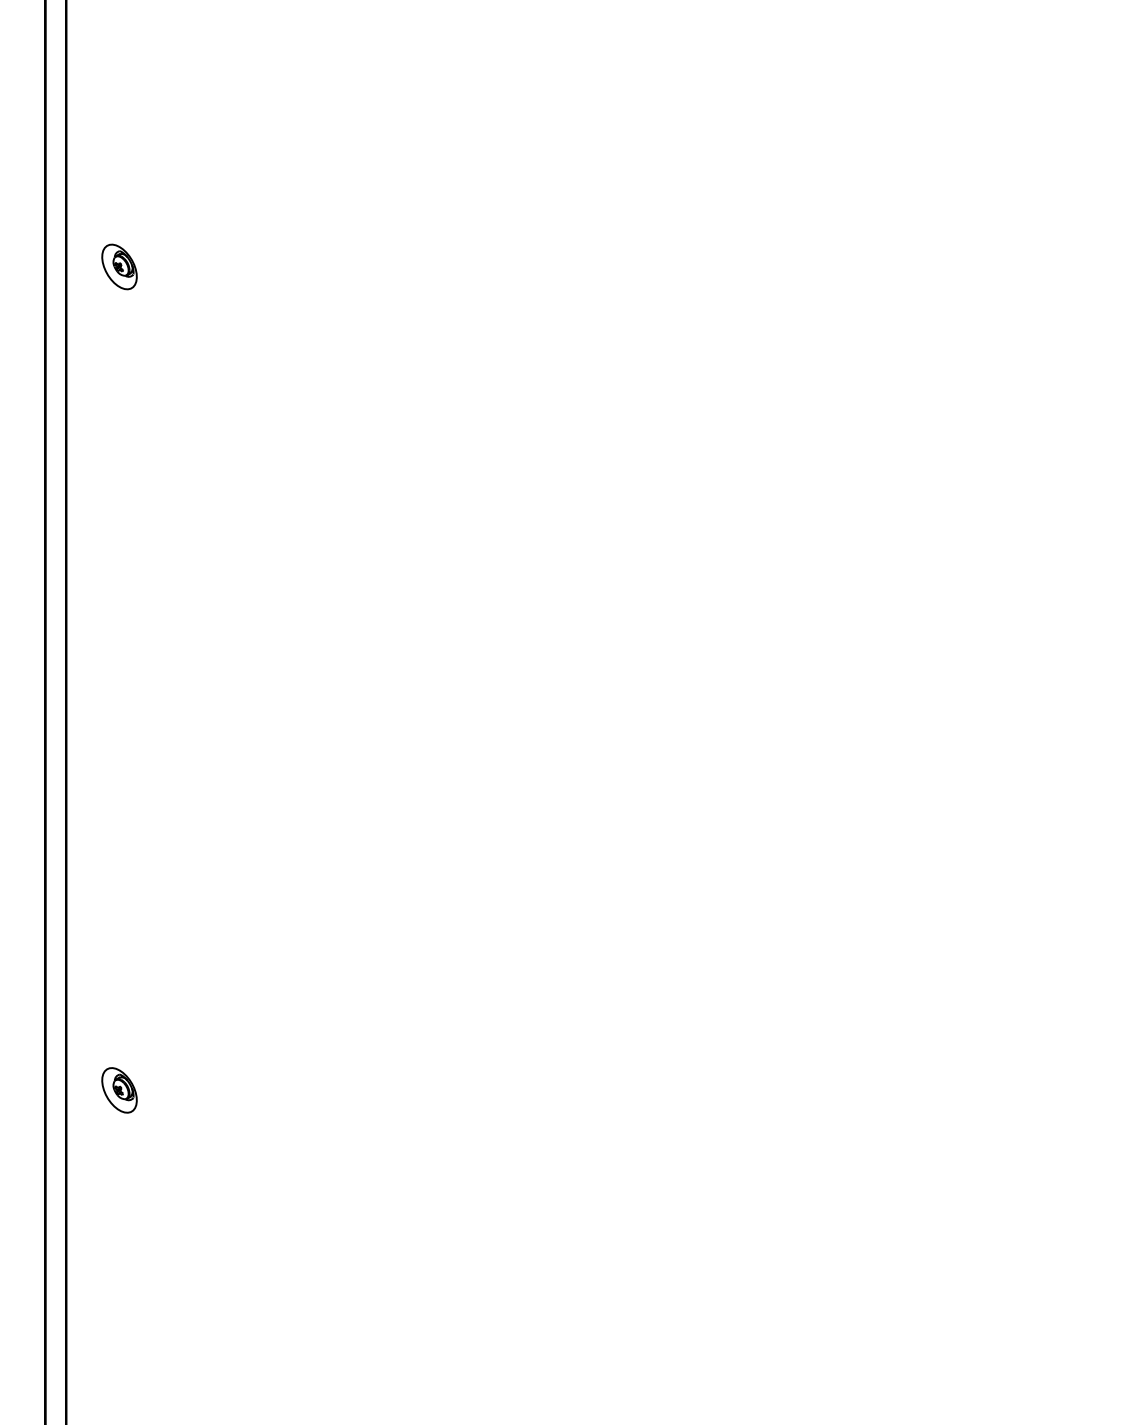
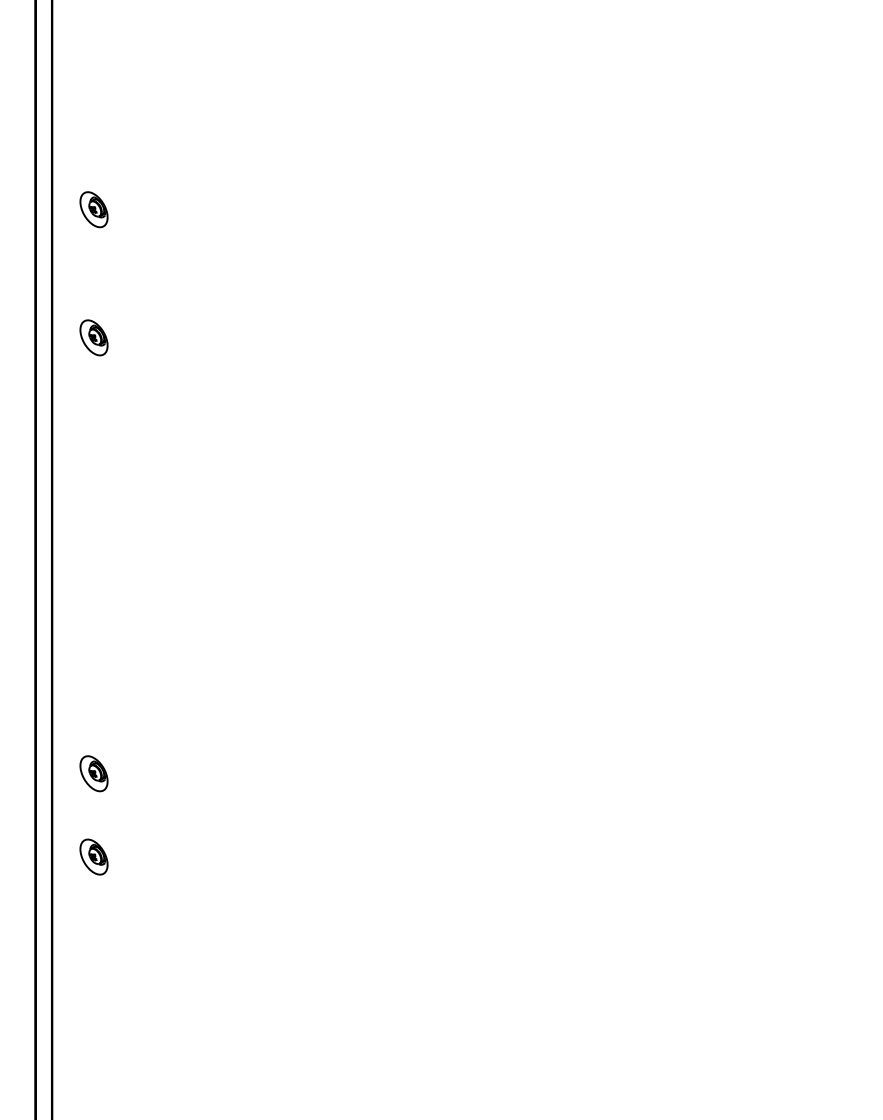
part: (119, 429) -> (93, 337), added
part: (119, 984) -> (93, 773), added

